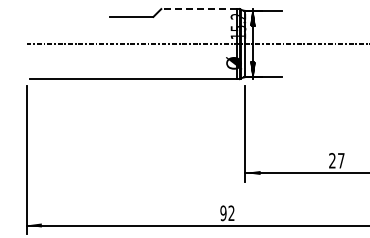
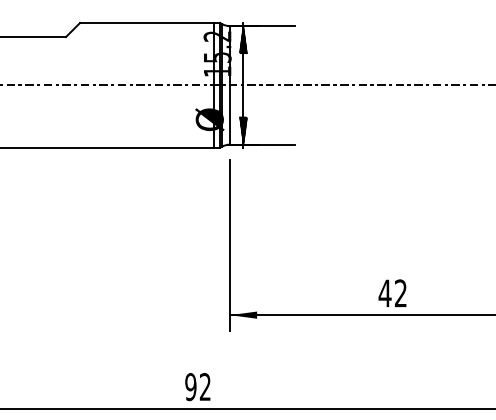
line: (198, 9) -> (146, 23), dashed -> solid
text: (336, 160) -> (392, 292), 27 -> 42

